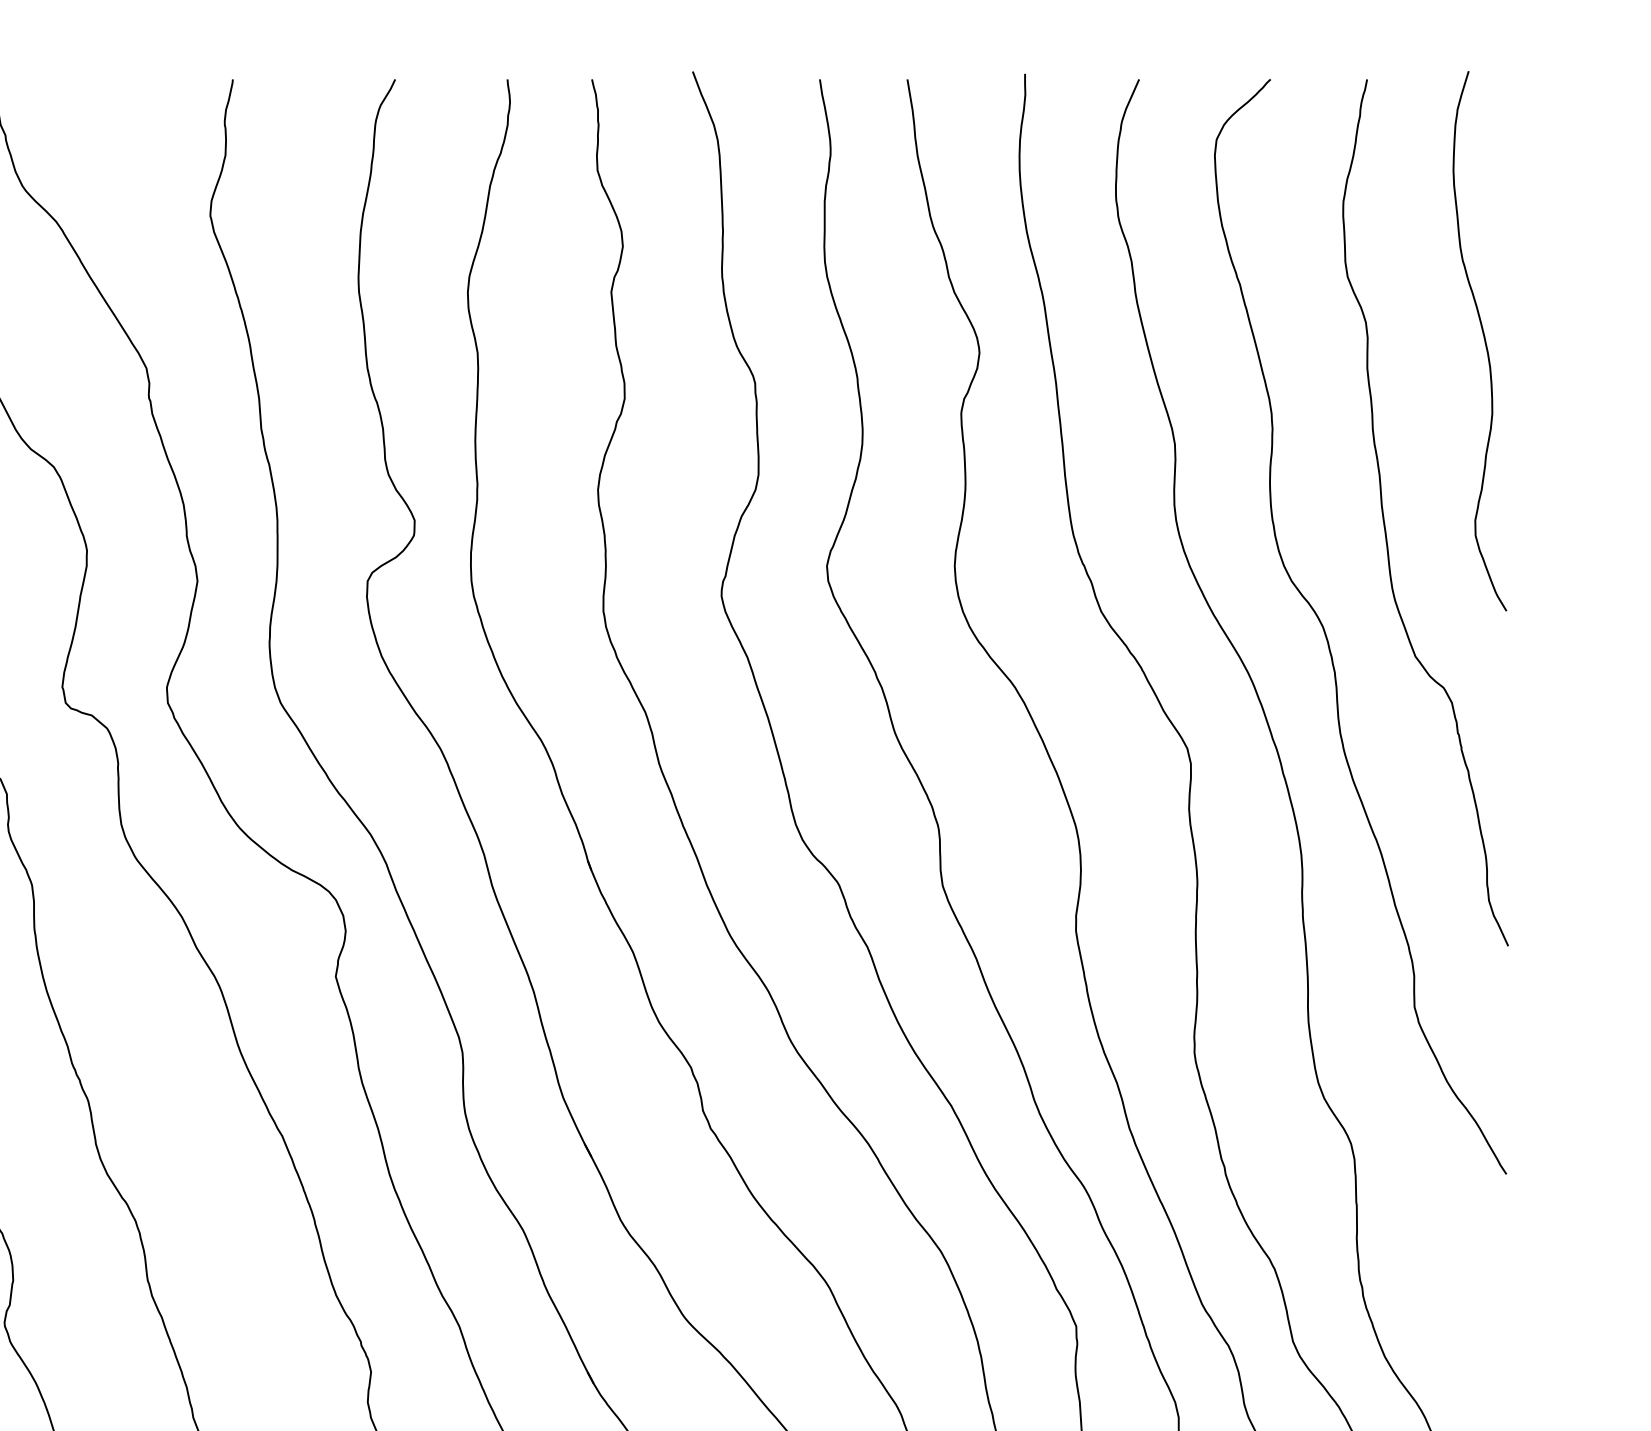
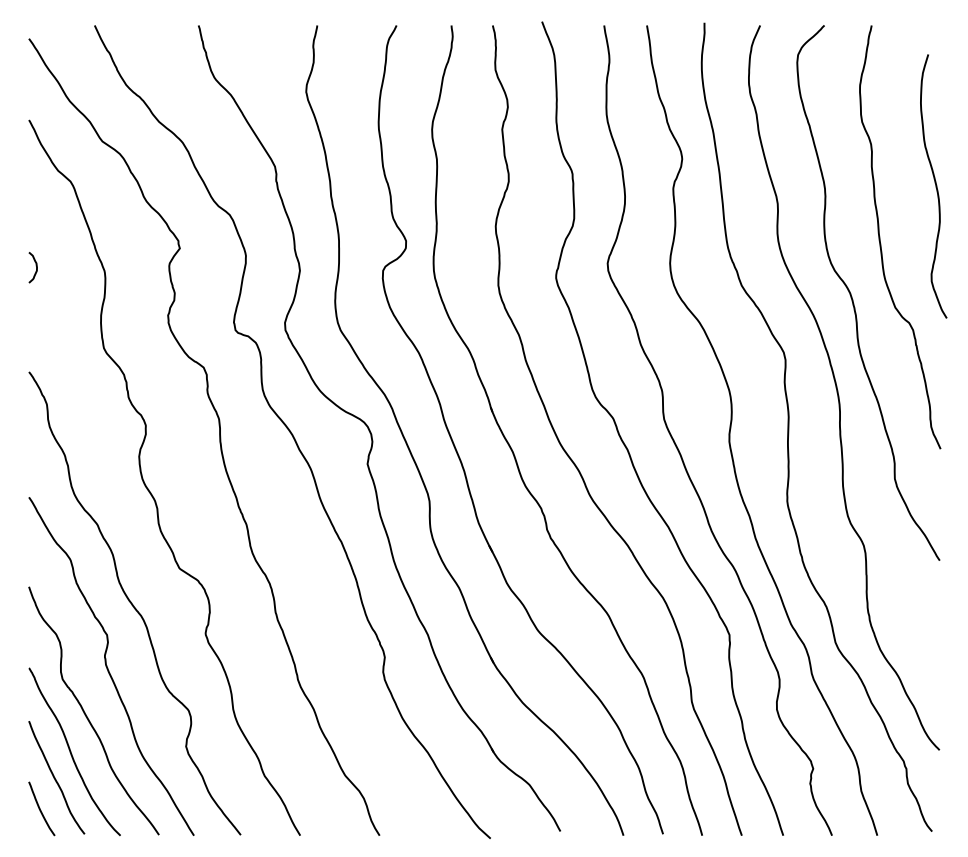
curve: (1483, 341) -> (935, 186), moved

